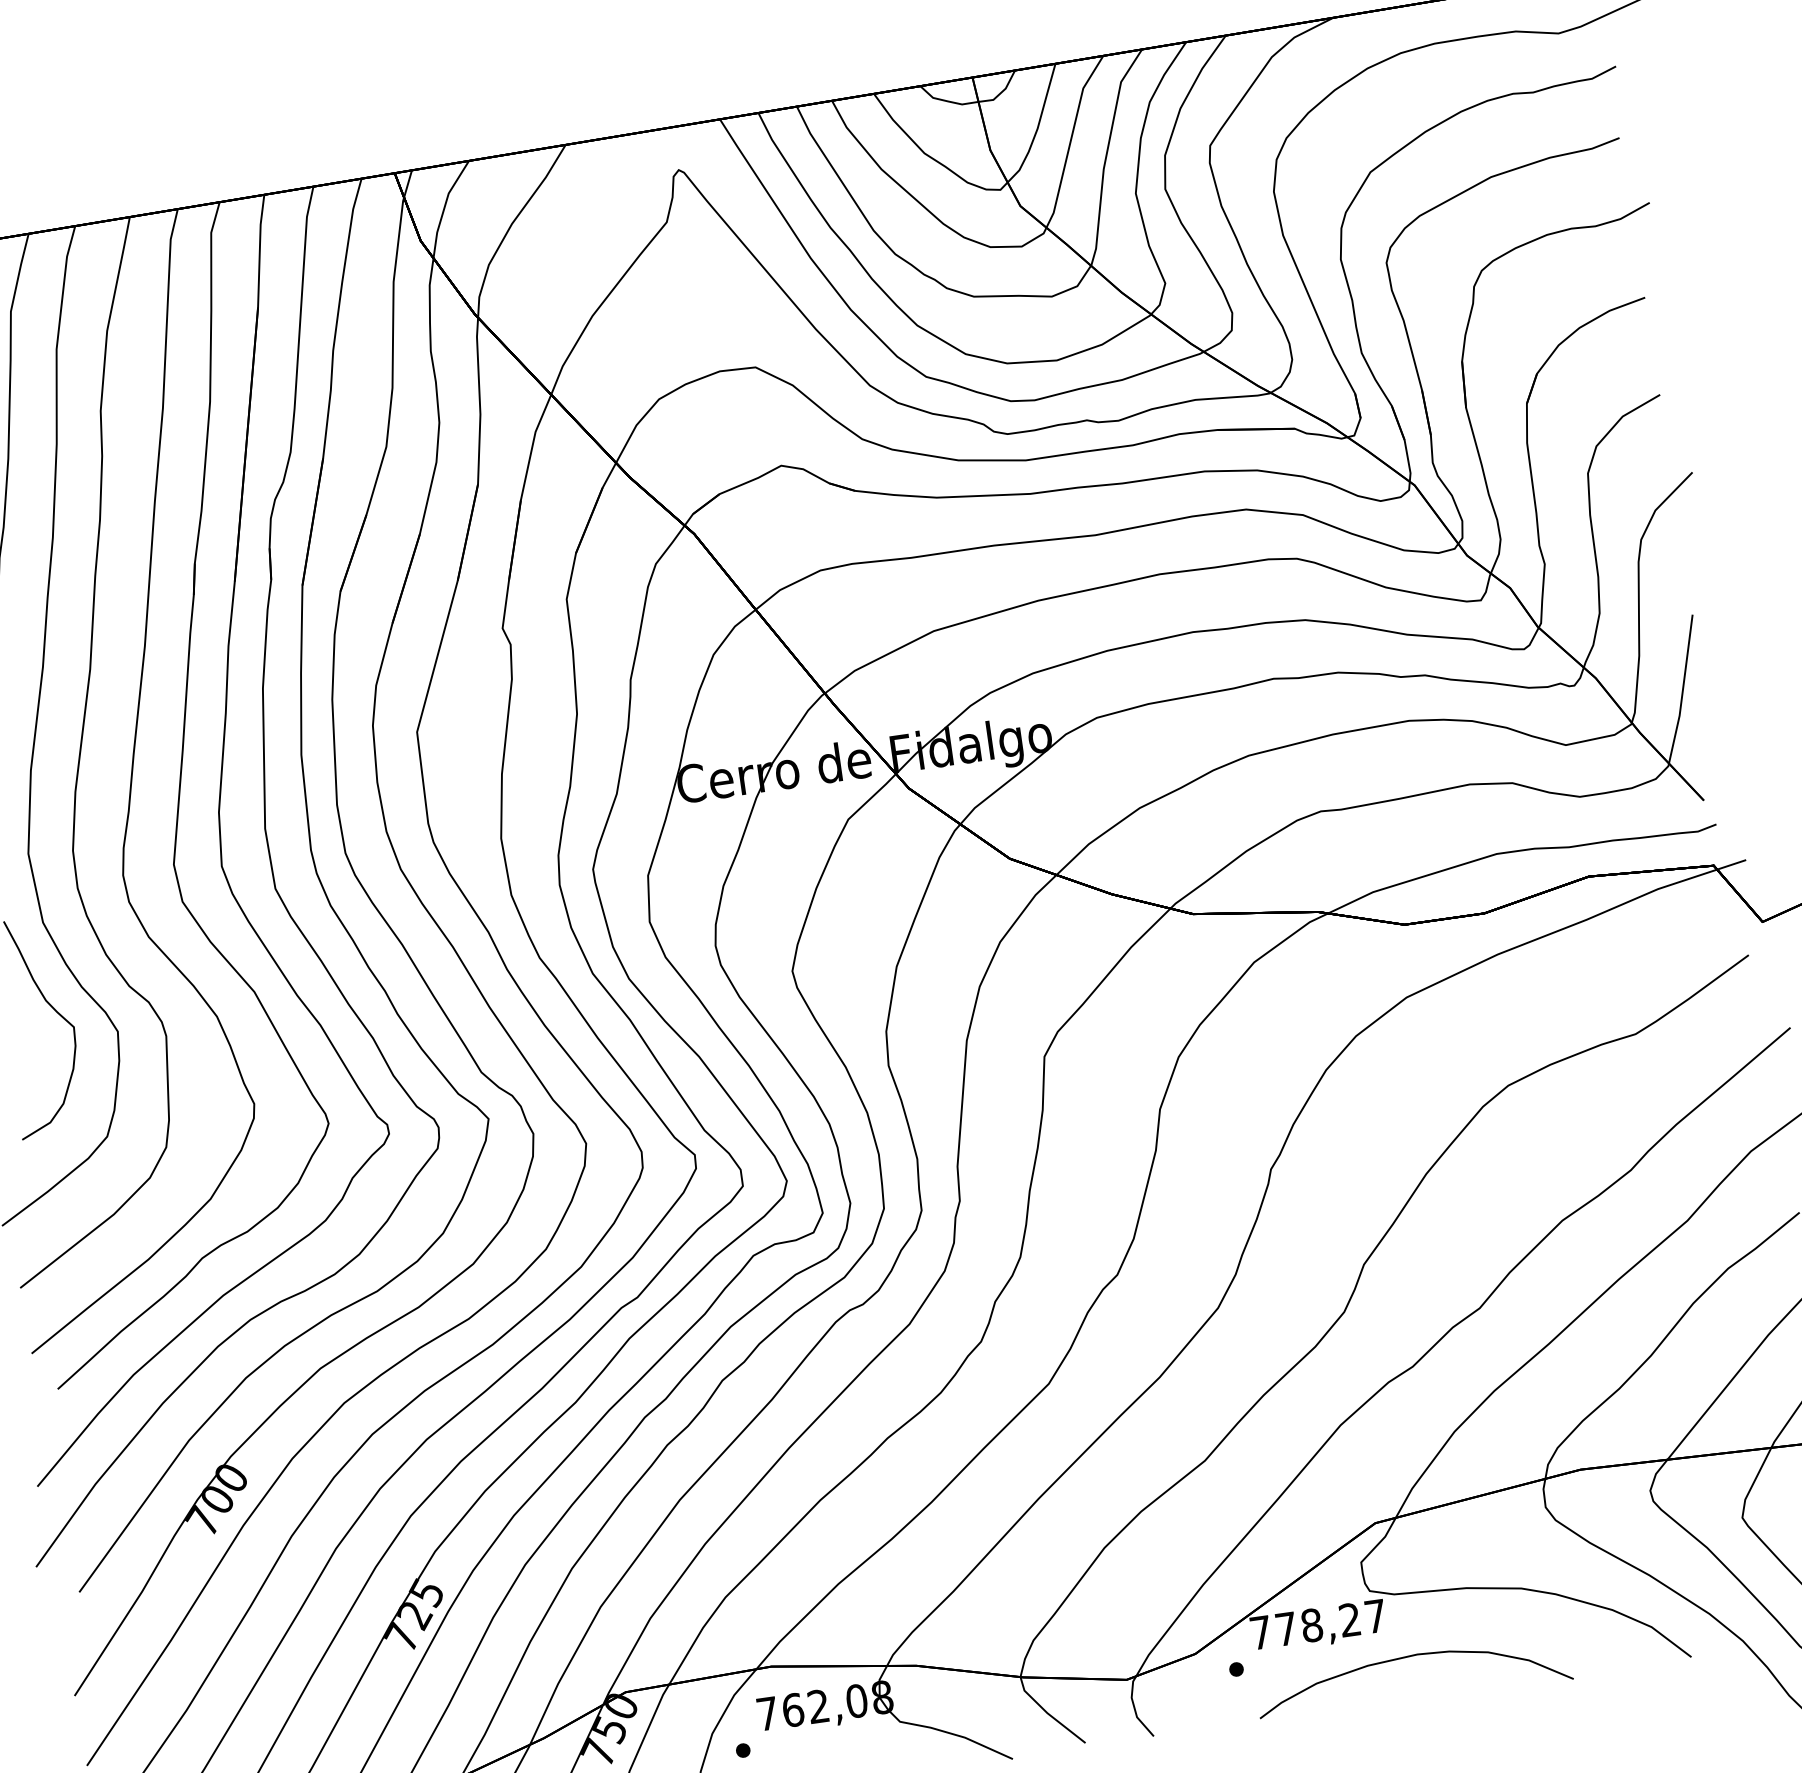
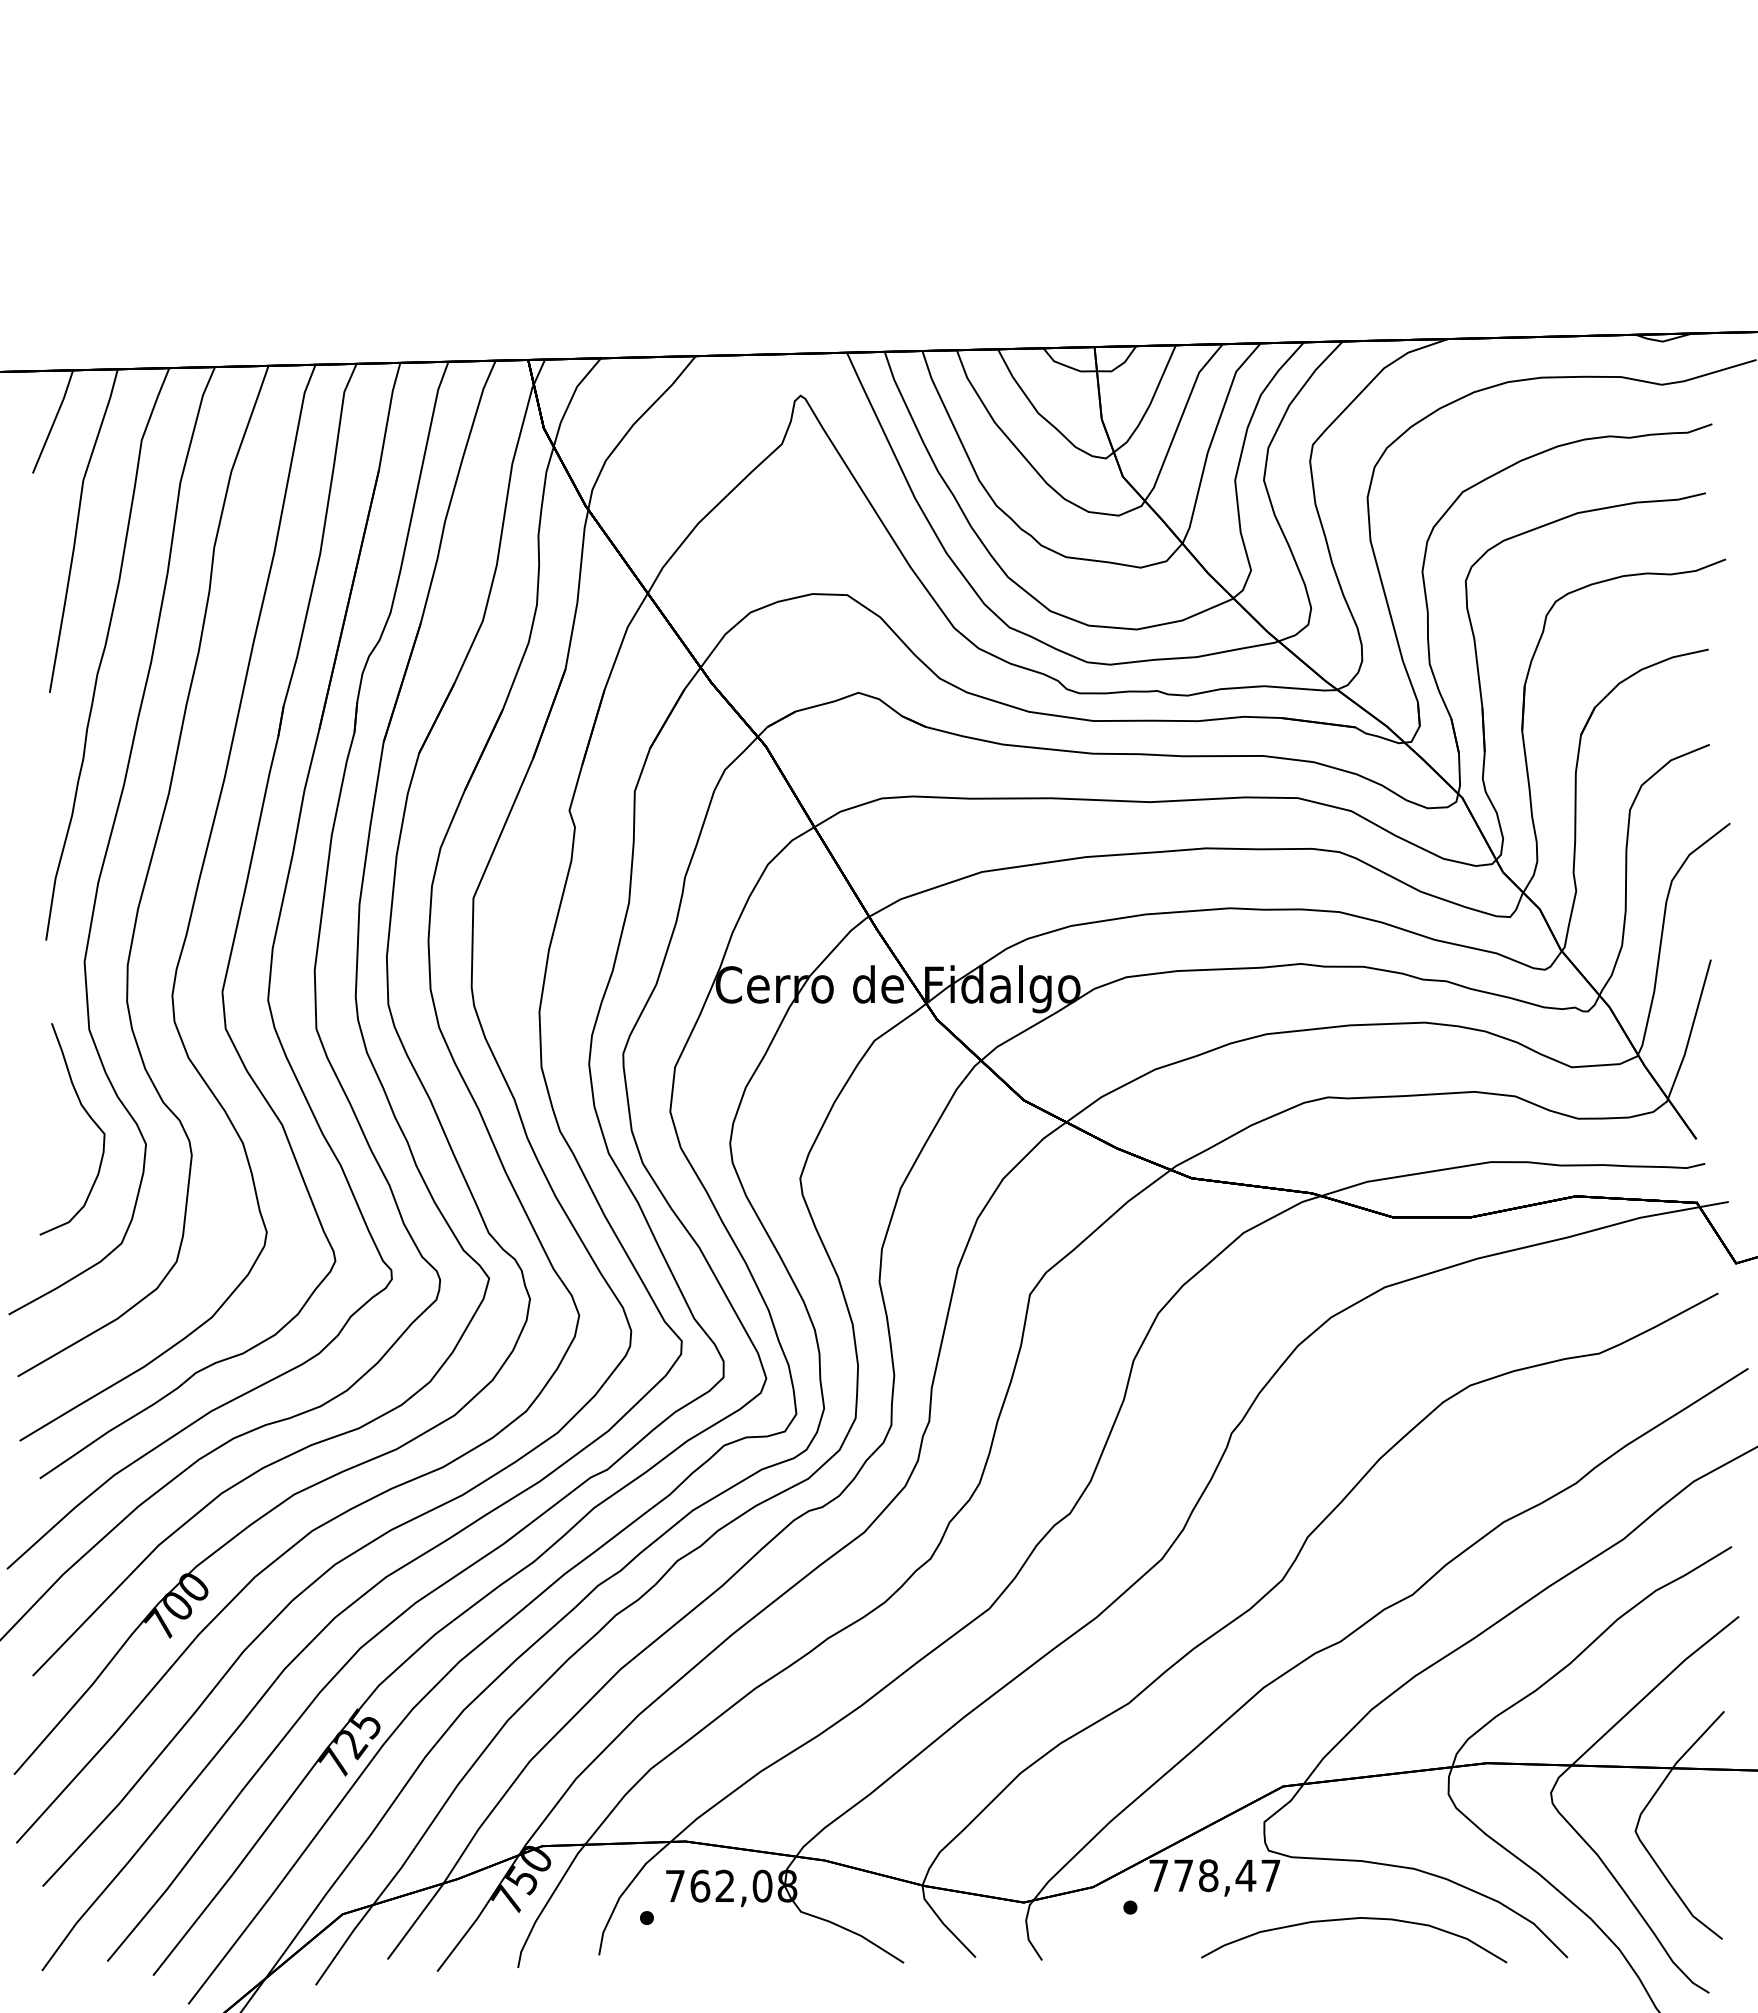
text: (1349, 1619) -> (1245, 1875), 778,27 -> 778,47
curve: (1411, 1657) -> (1354, 1919), moved

